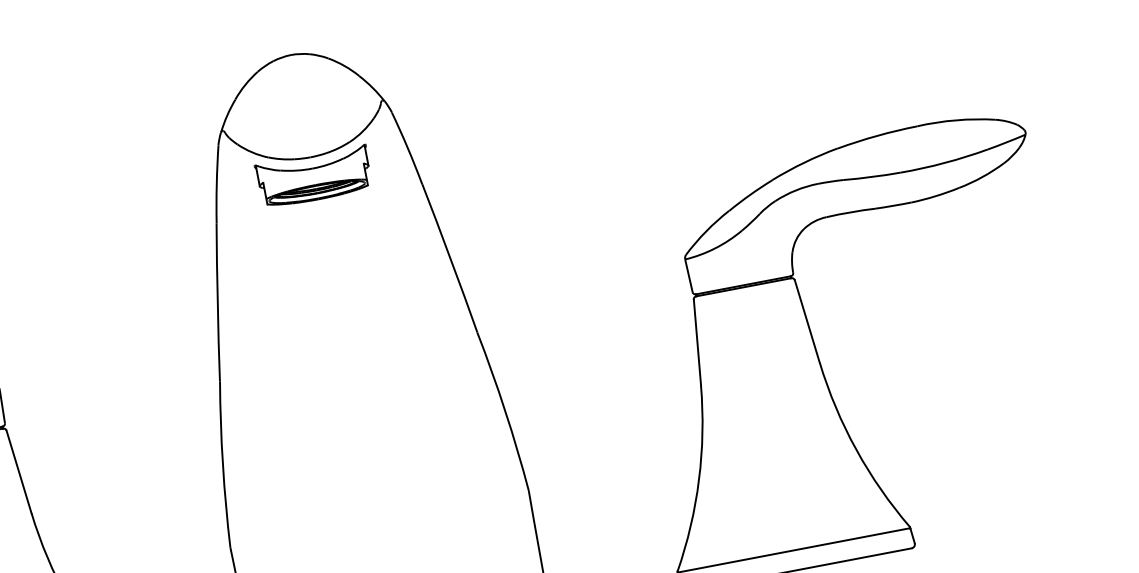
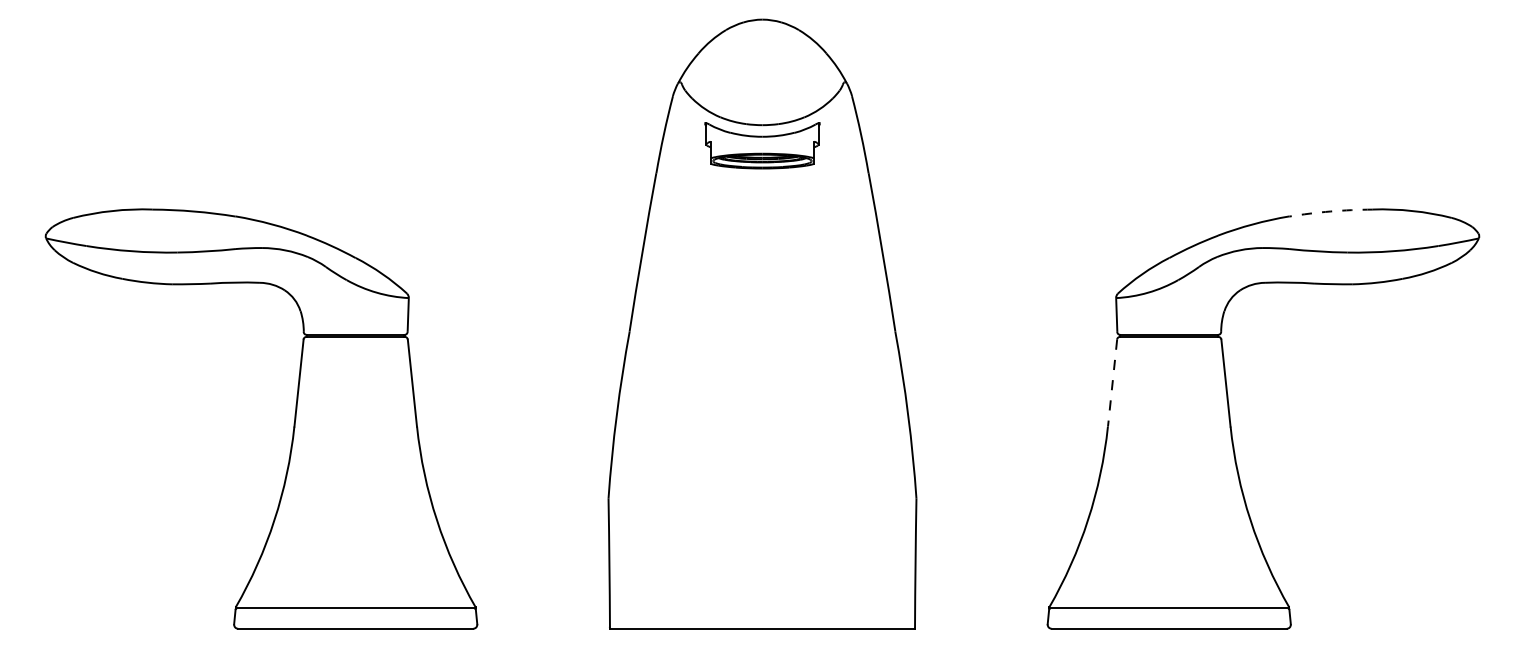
arc: (876, 135) -> (1330, 211), solid -> dashed
line: (697, 342) -> (1112, 383), solid -> dashed

